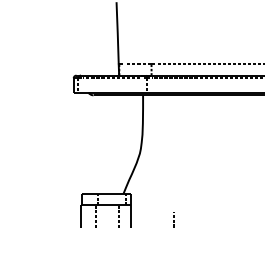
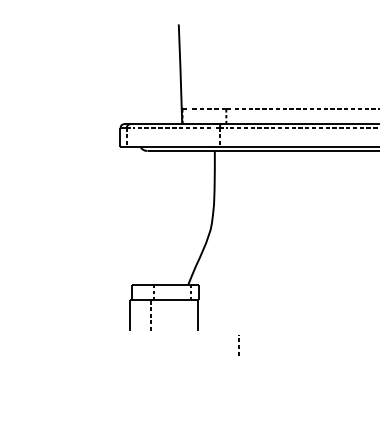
line: (119, 215) -> (182, 314), removed
line: (173, 220) -> (238, 345), moved

